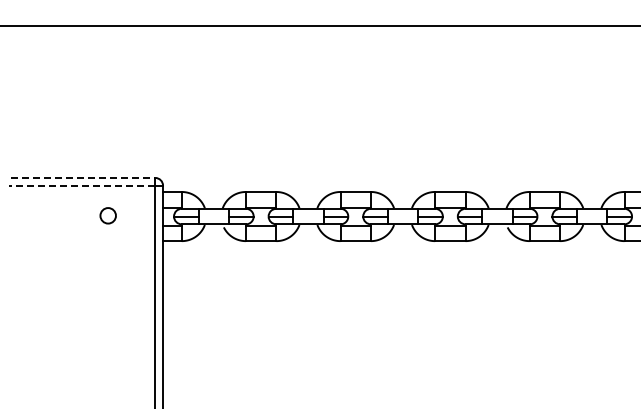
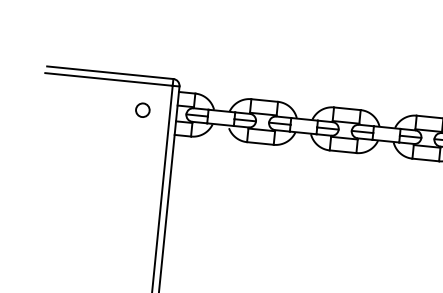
line: (83, 177) -> (110, 72), dashed -> solid
line: (82, 185) -> (109, 79), dashed -> solid
circle: (107, 215) -> (142, 109), moved

